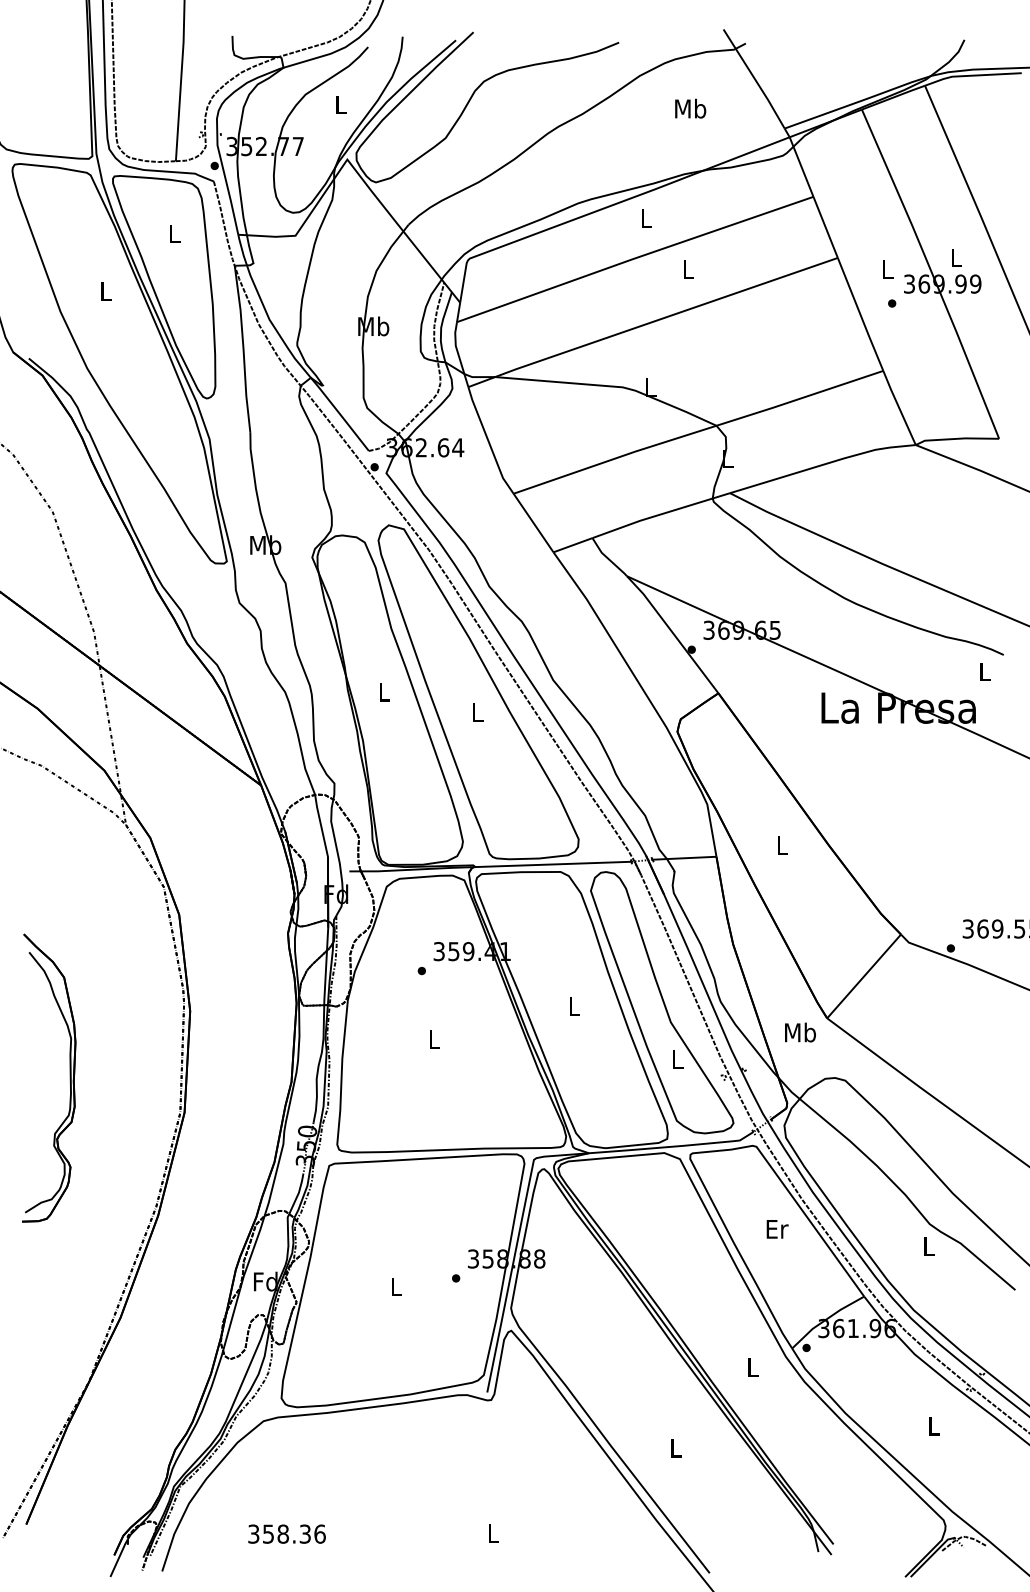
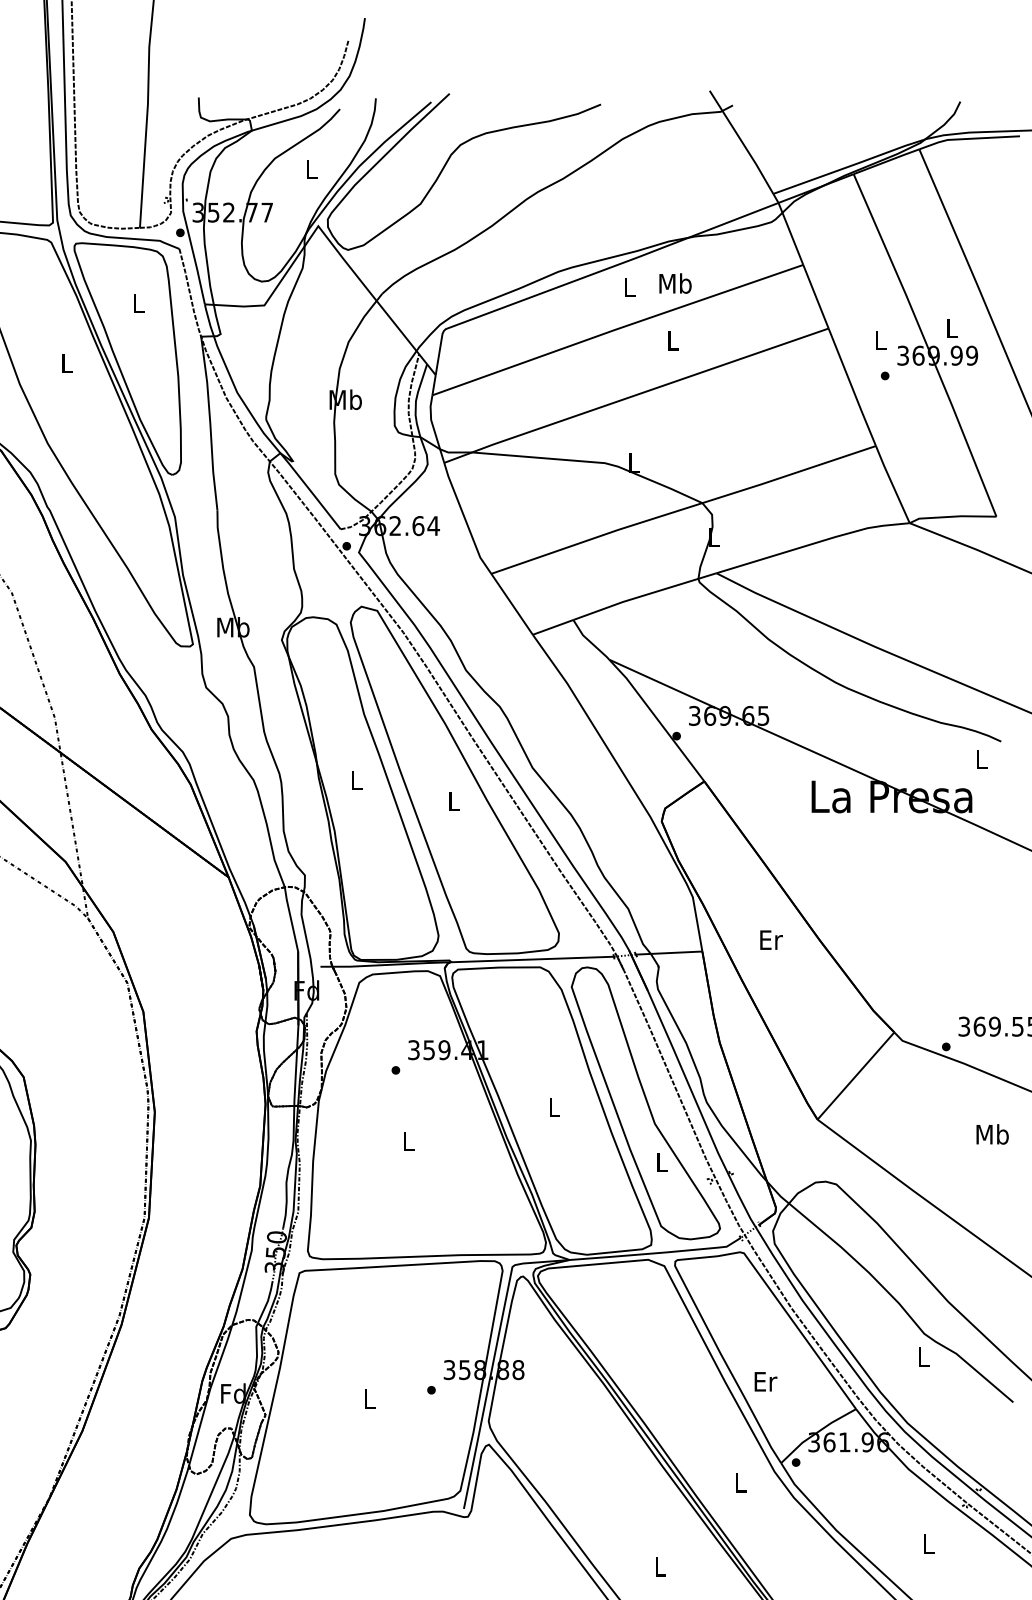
text: (690, 108) -> (675, 283), moved
text: (782, 845) -> (771, 939), L -> Er
text: (800, 1032) -> (992, 1134), moved
text: (777, 1229) -> (765, 1381), moved

